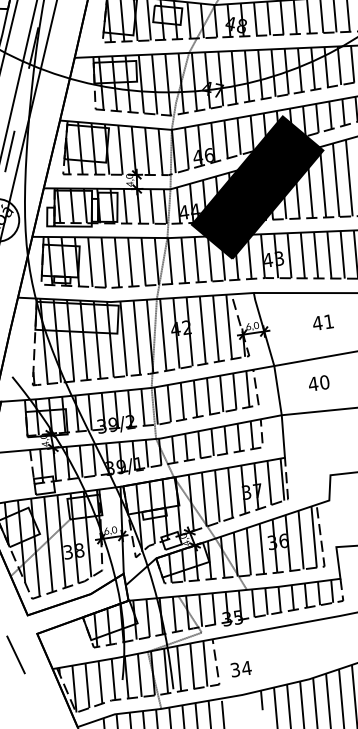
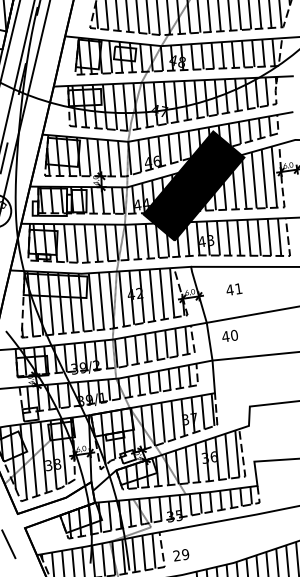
text: (323, 322) -> (234, 289), moved
text: (318, 382) -> (229, 335), moved
text: (241, 669) -> (181, 555), 34 -> 29

